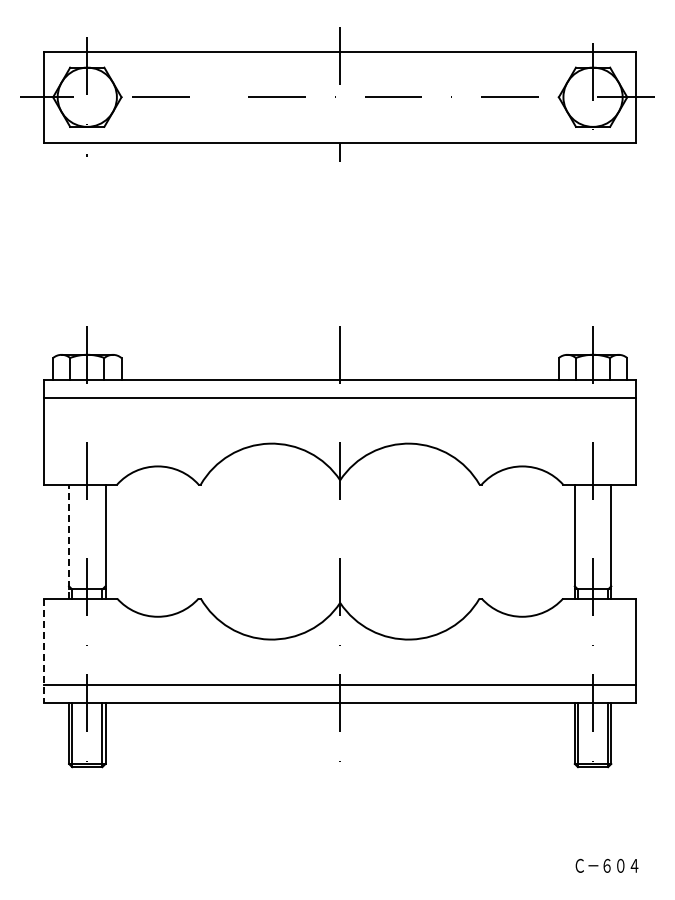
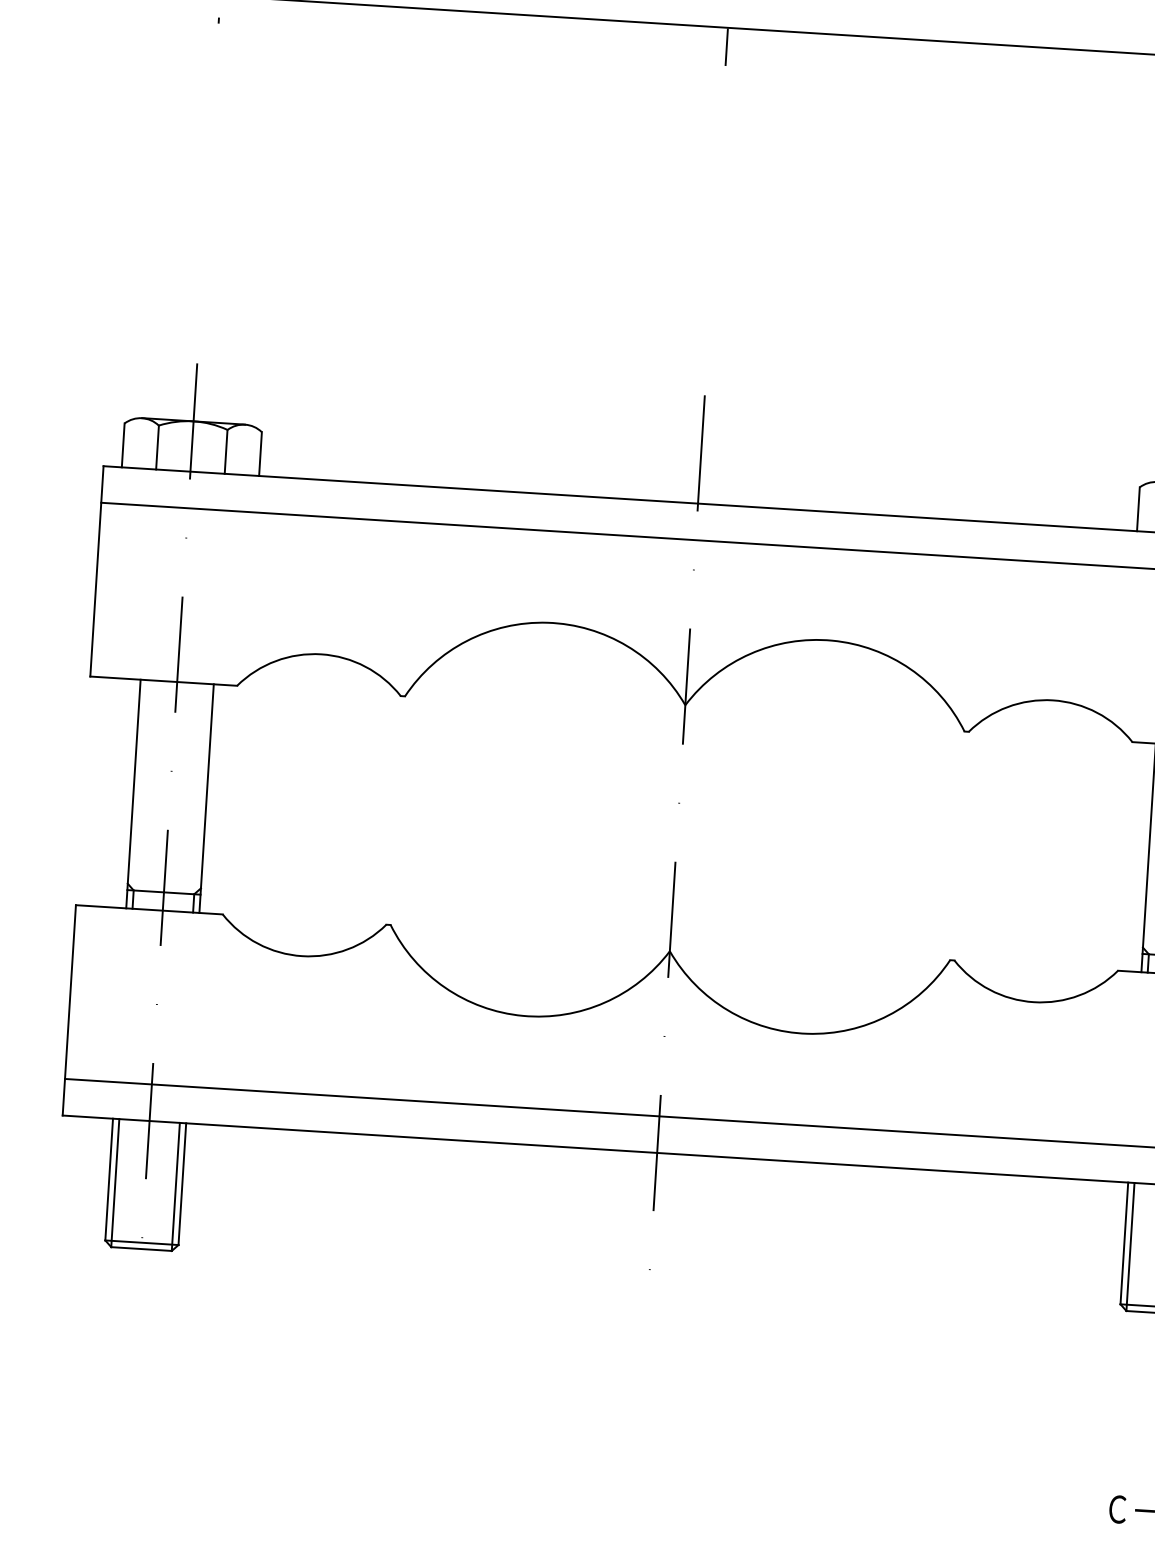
line: (69, 541) -> (134, 793), dashed -> solid
line: (44, 651) -> (70, 1011), dashed -> solid

